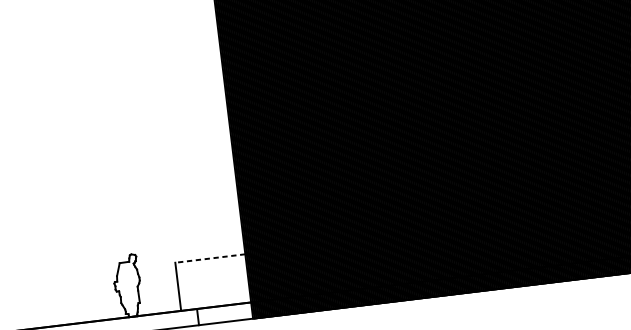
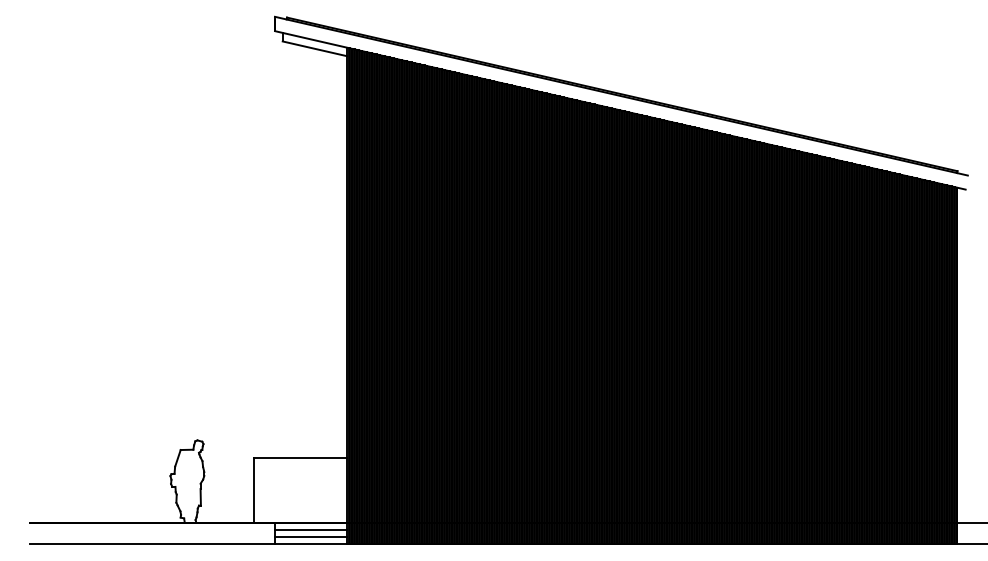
line: (210, 258) -> (300, 458), dashed -> solid
line: (225, 310) -> (311, 529), added
line: (225, 316) -> (311, 536), added

